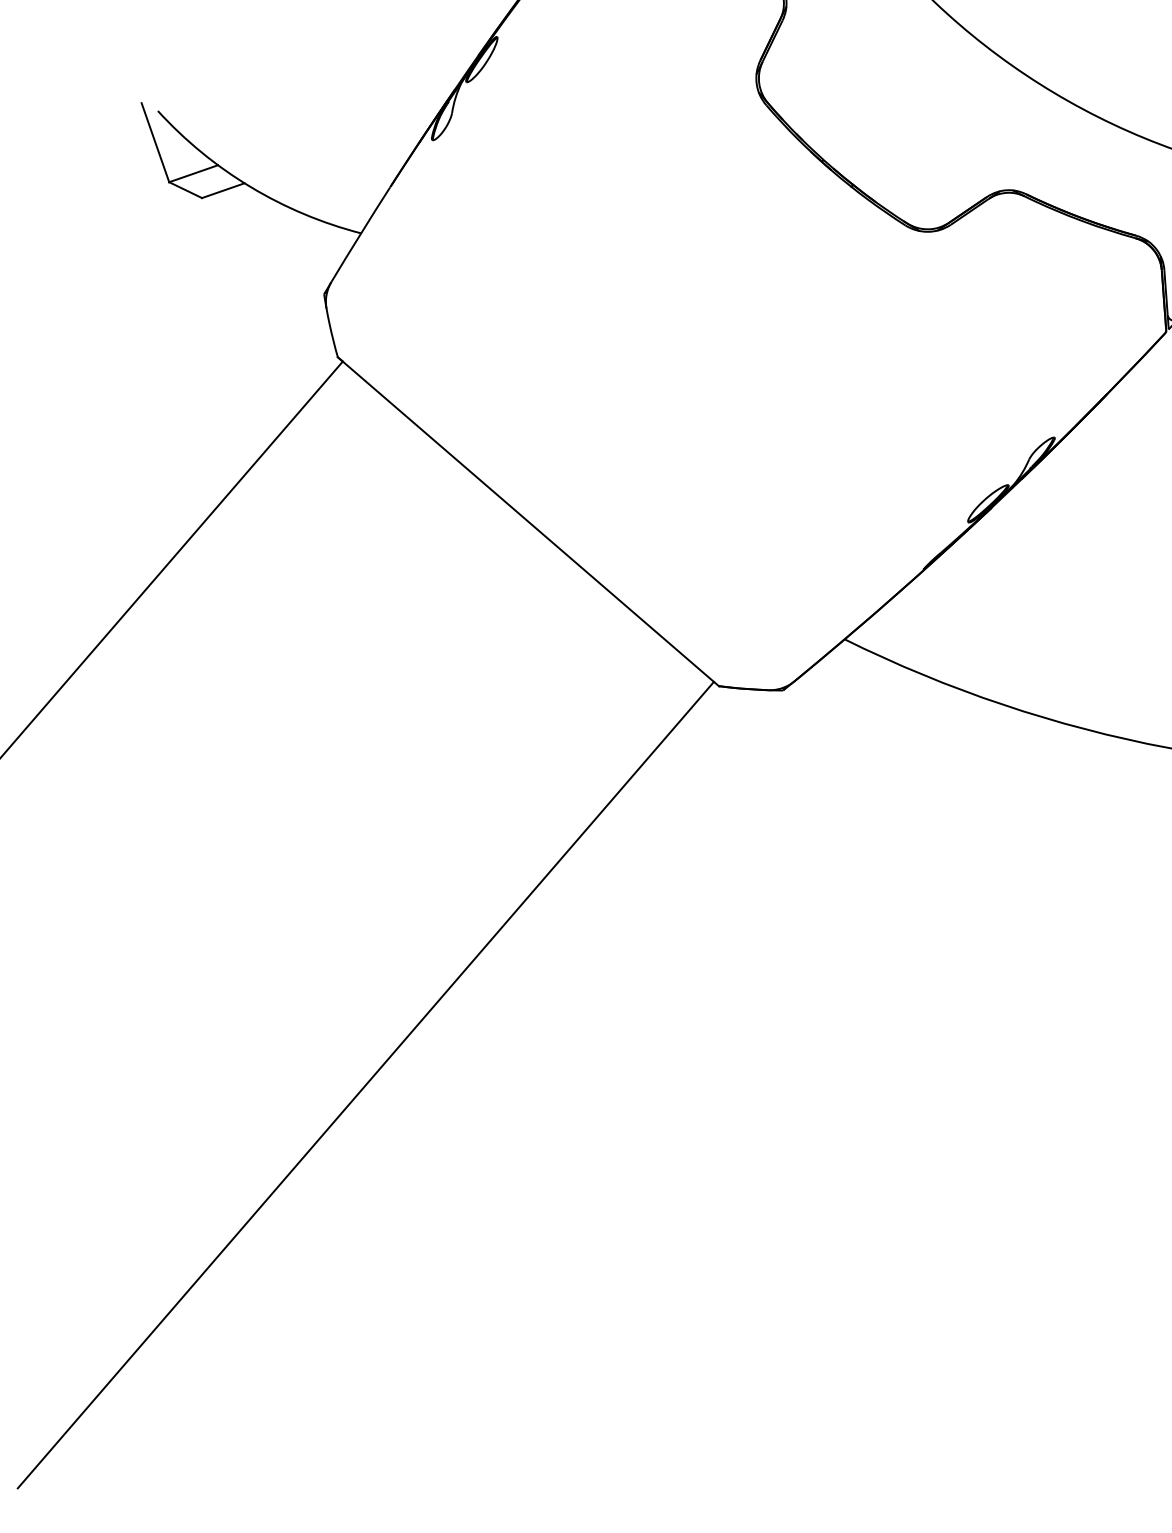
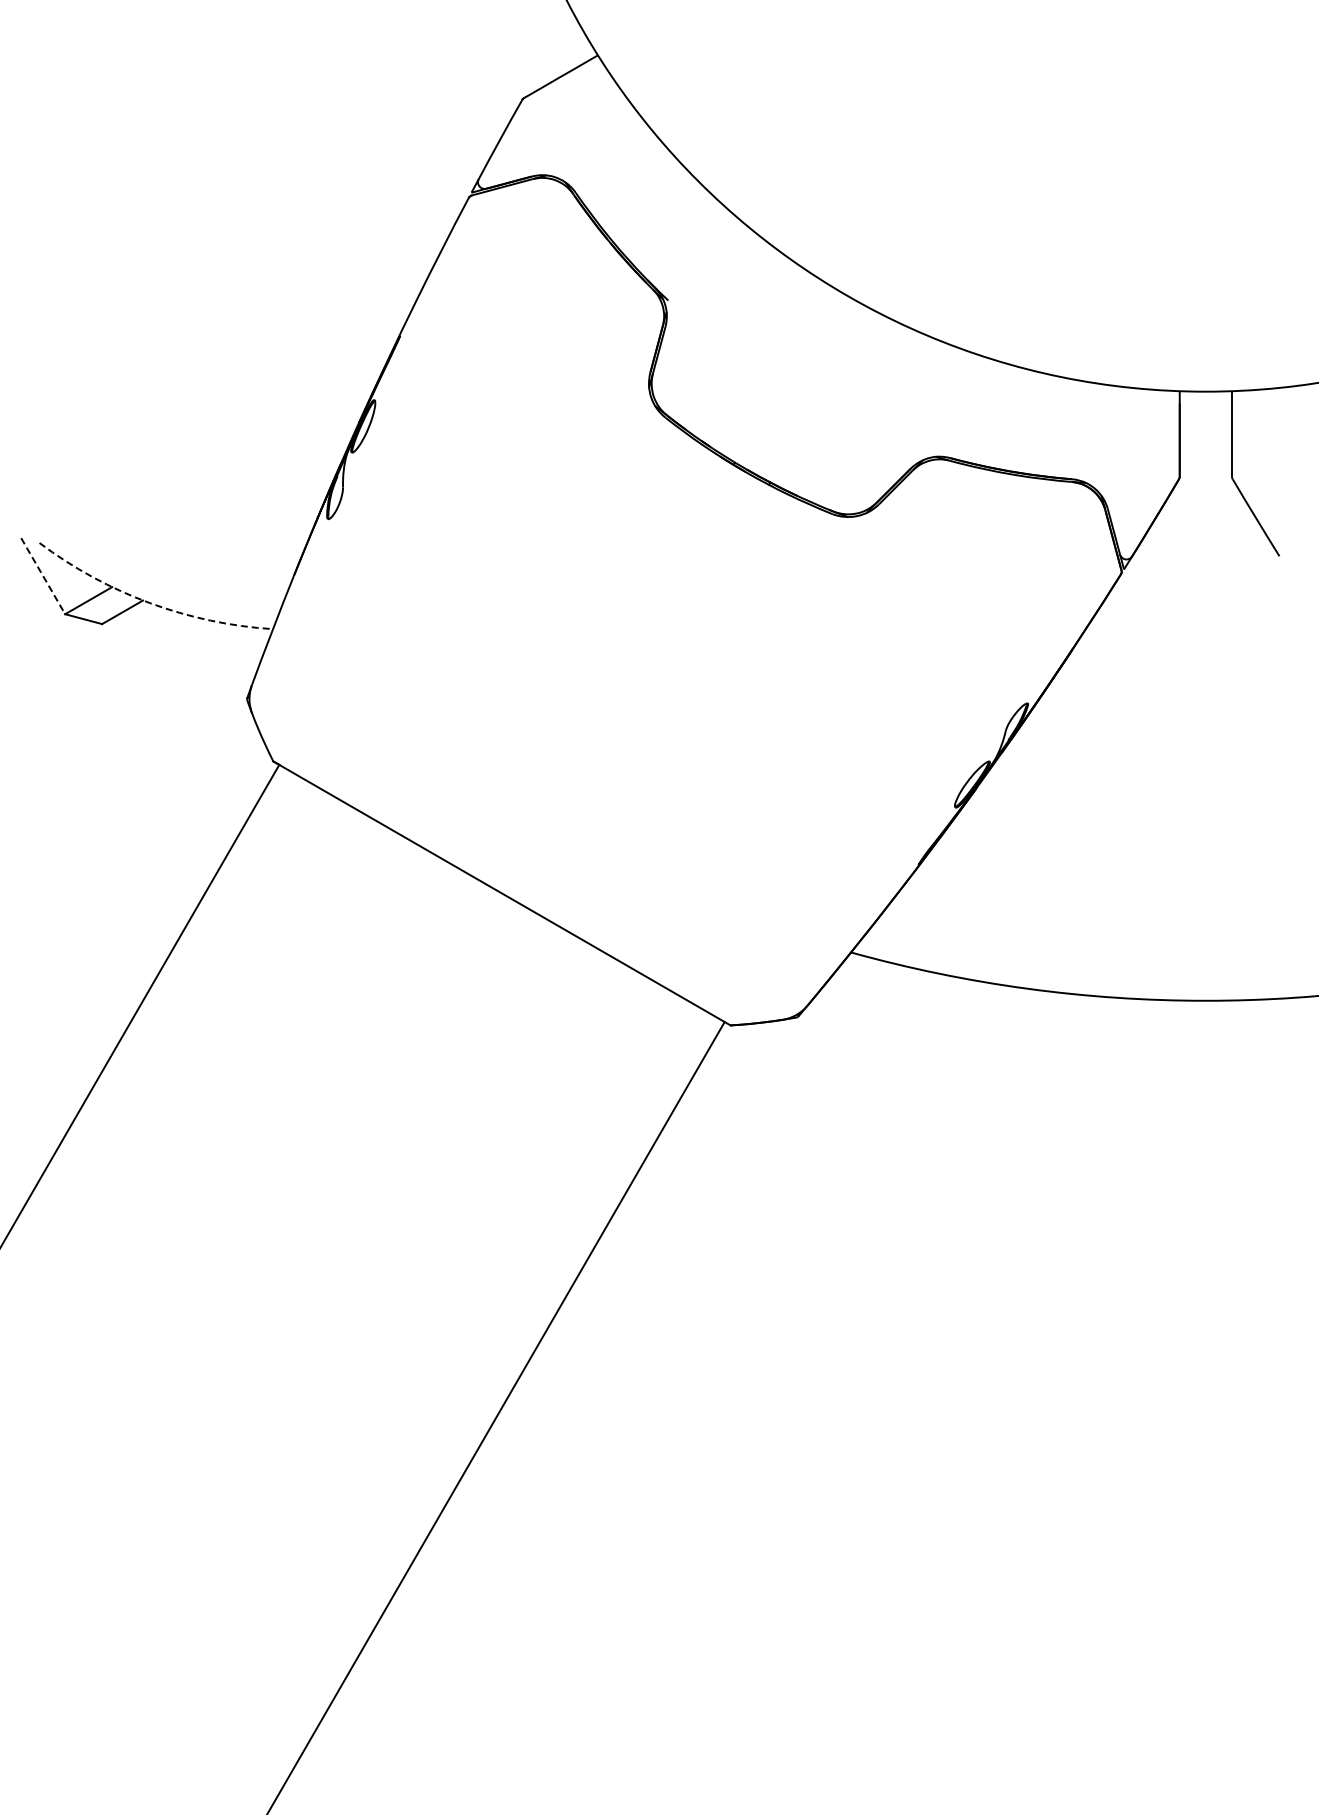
line: (155, 143) -> (43, 576), solid -> dashed
arc: (250, 187) -> (149, 603), solid -> dashed

